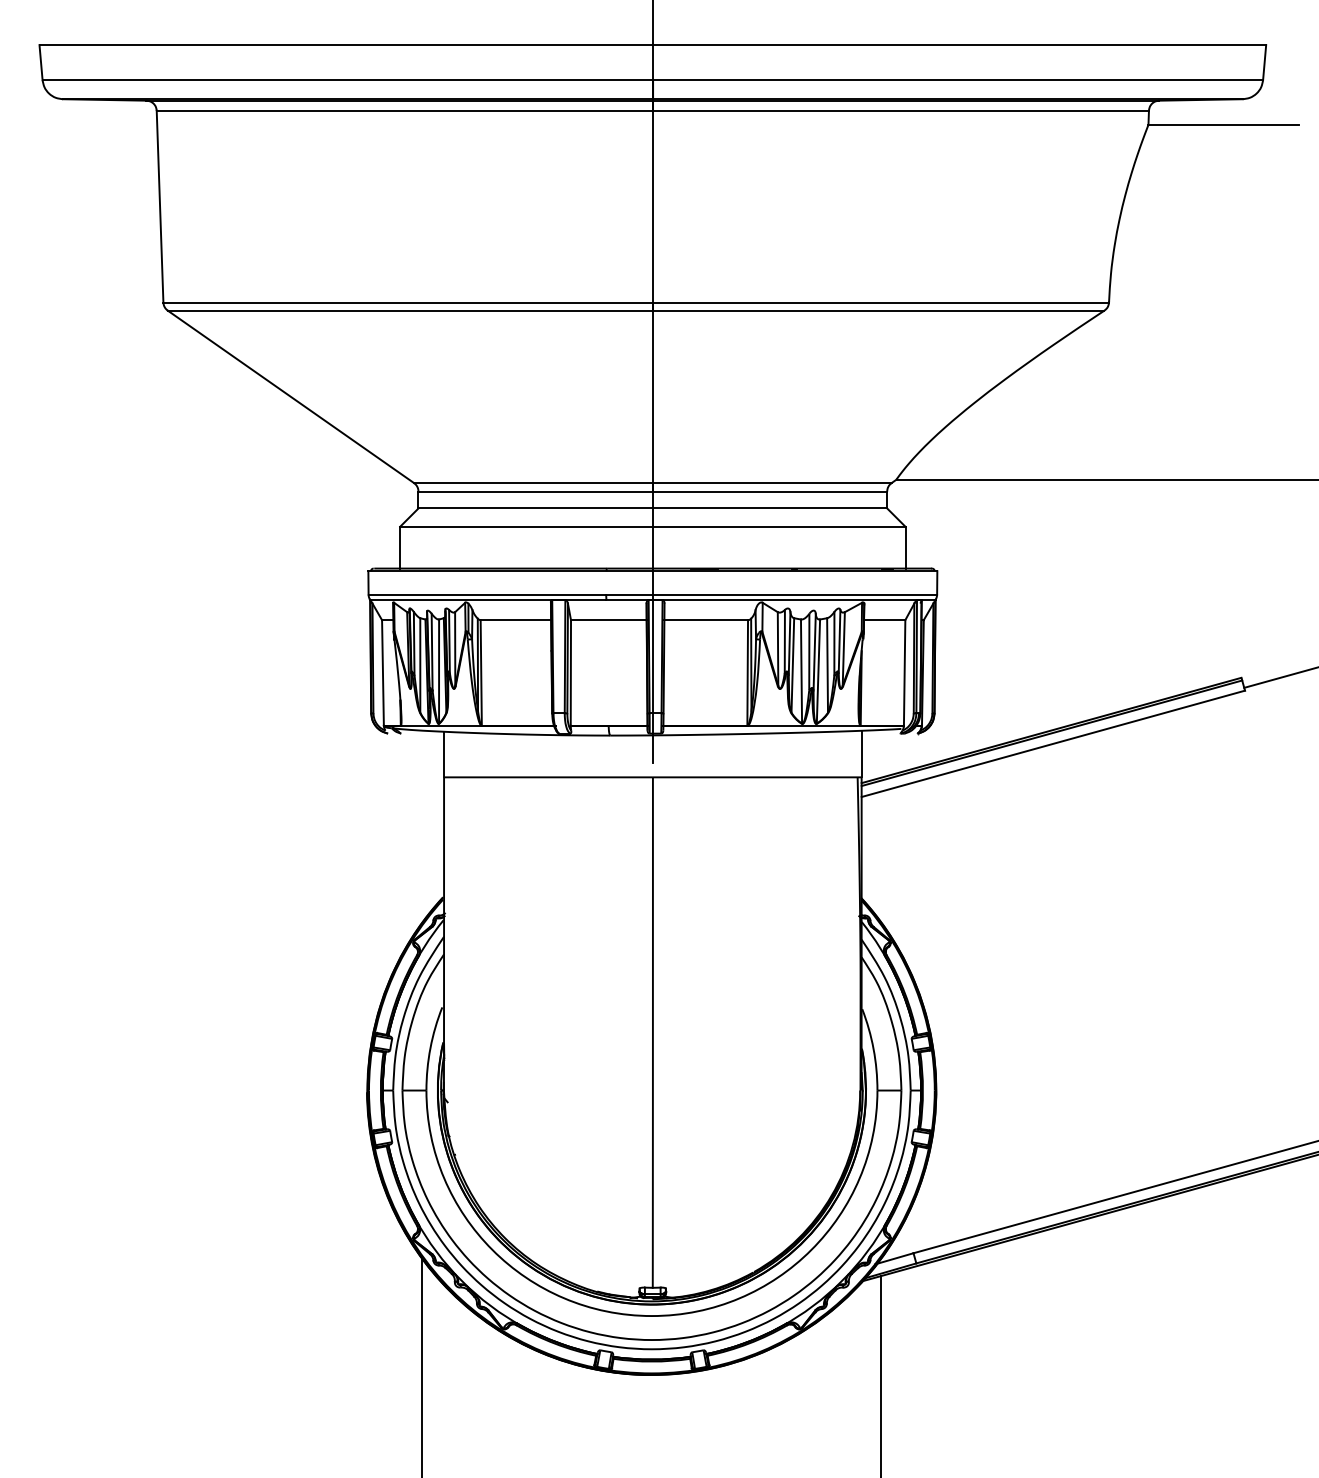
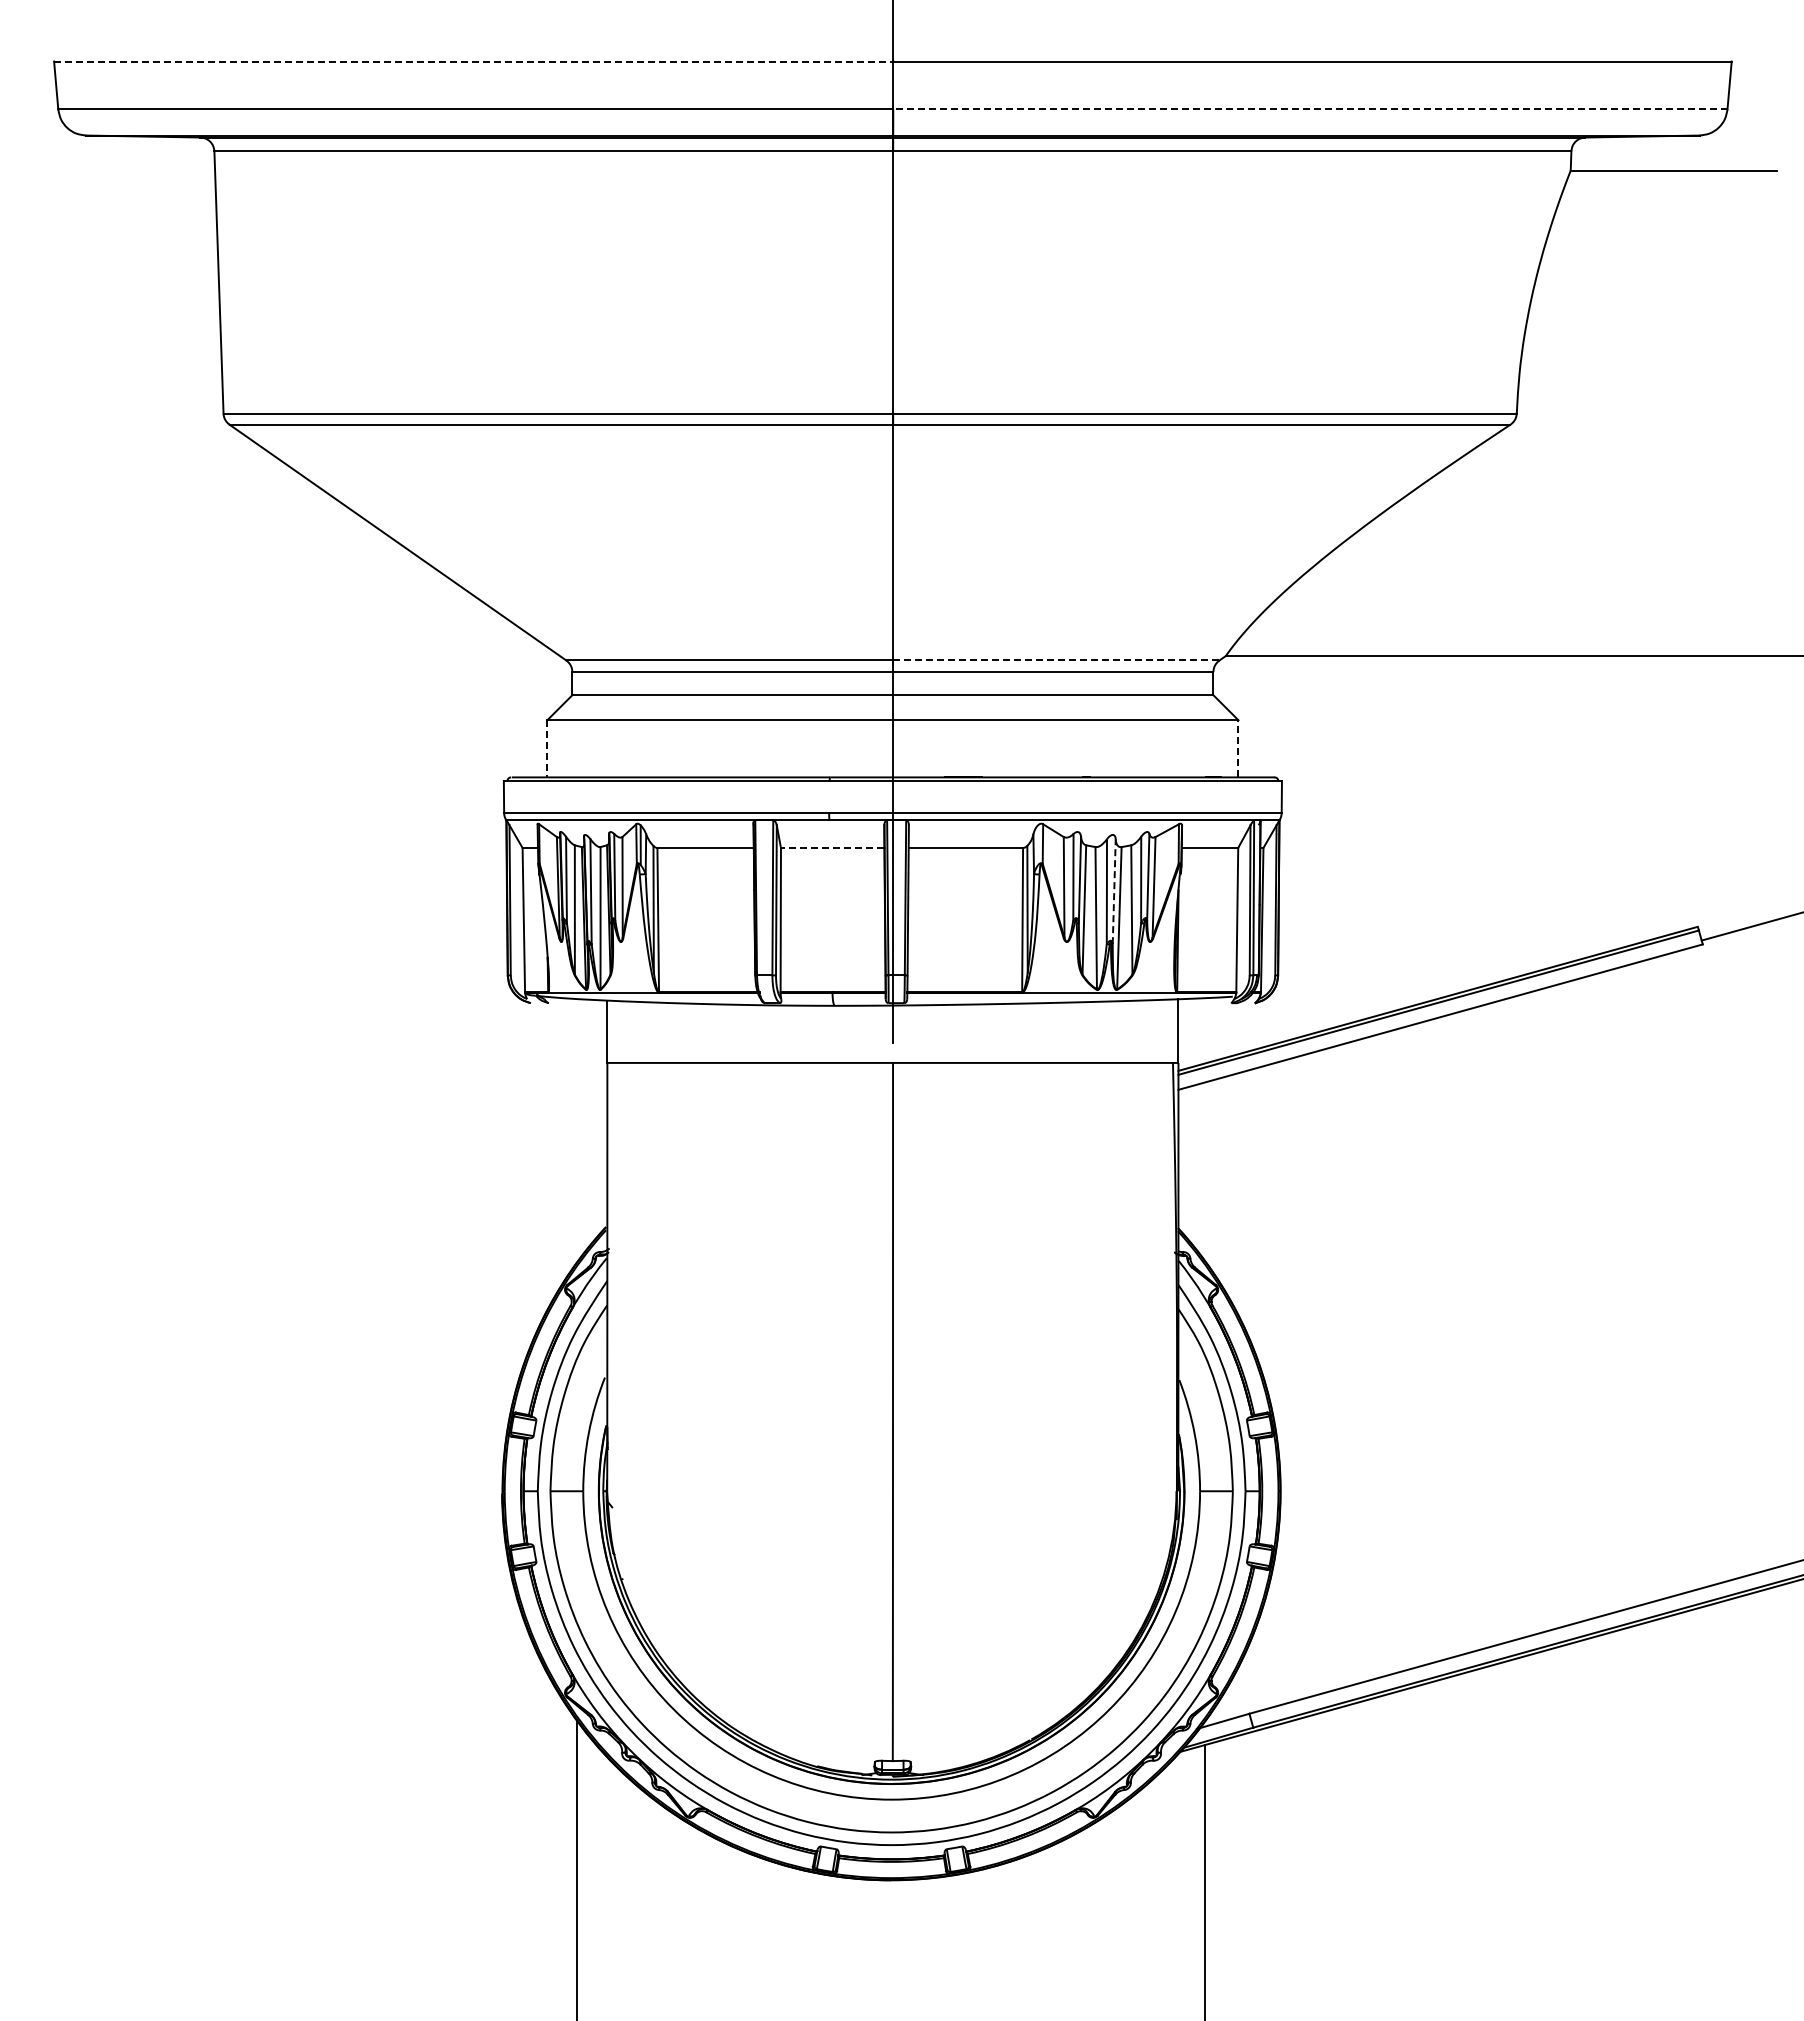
line: (346, 45) -> (473, 61), solid -> dashed
line: (957, 80) -> (1309, 109), solid -> dashed
line: (772, 483) -> (1056, 660), solid -> dashed
line: (400, 547) -> (547, 748), solid -> dashed
line: (905, 547) -> (1238, 748), solid -> dashed
line: (608, 619) -> (832, 847), solid -> dashed
line: (814, 651) -> (1114, 891), solid -> dashed

